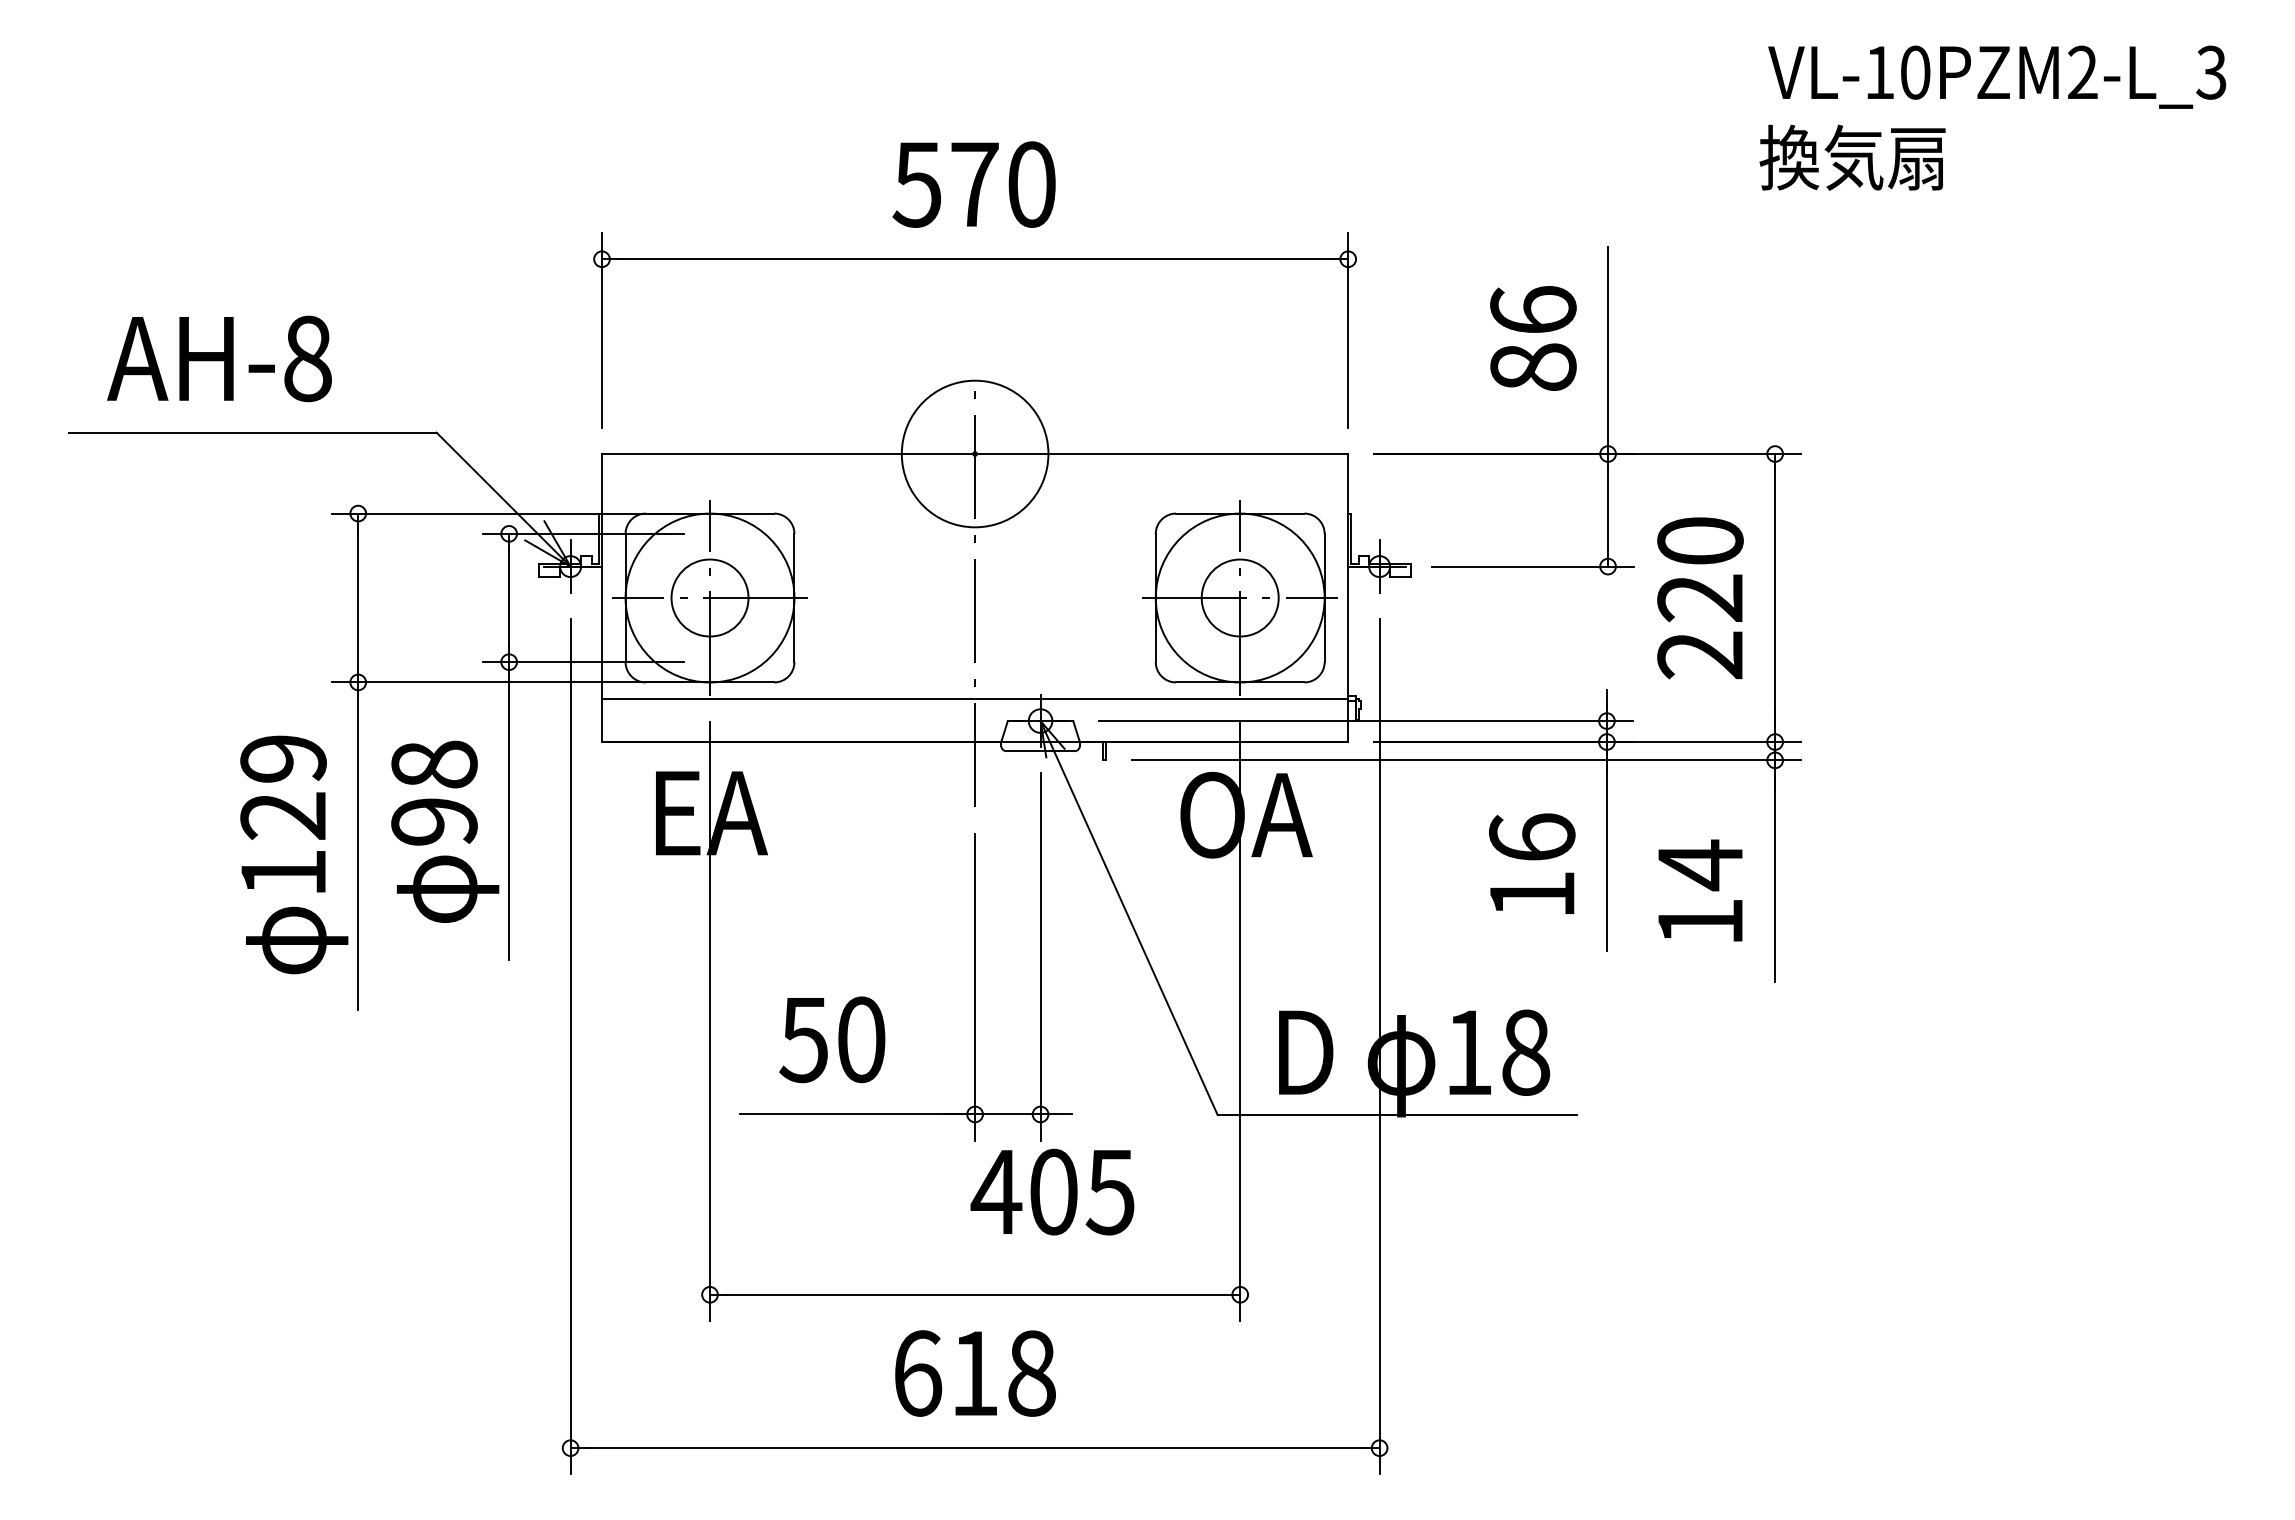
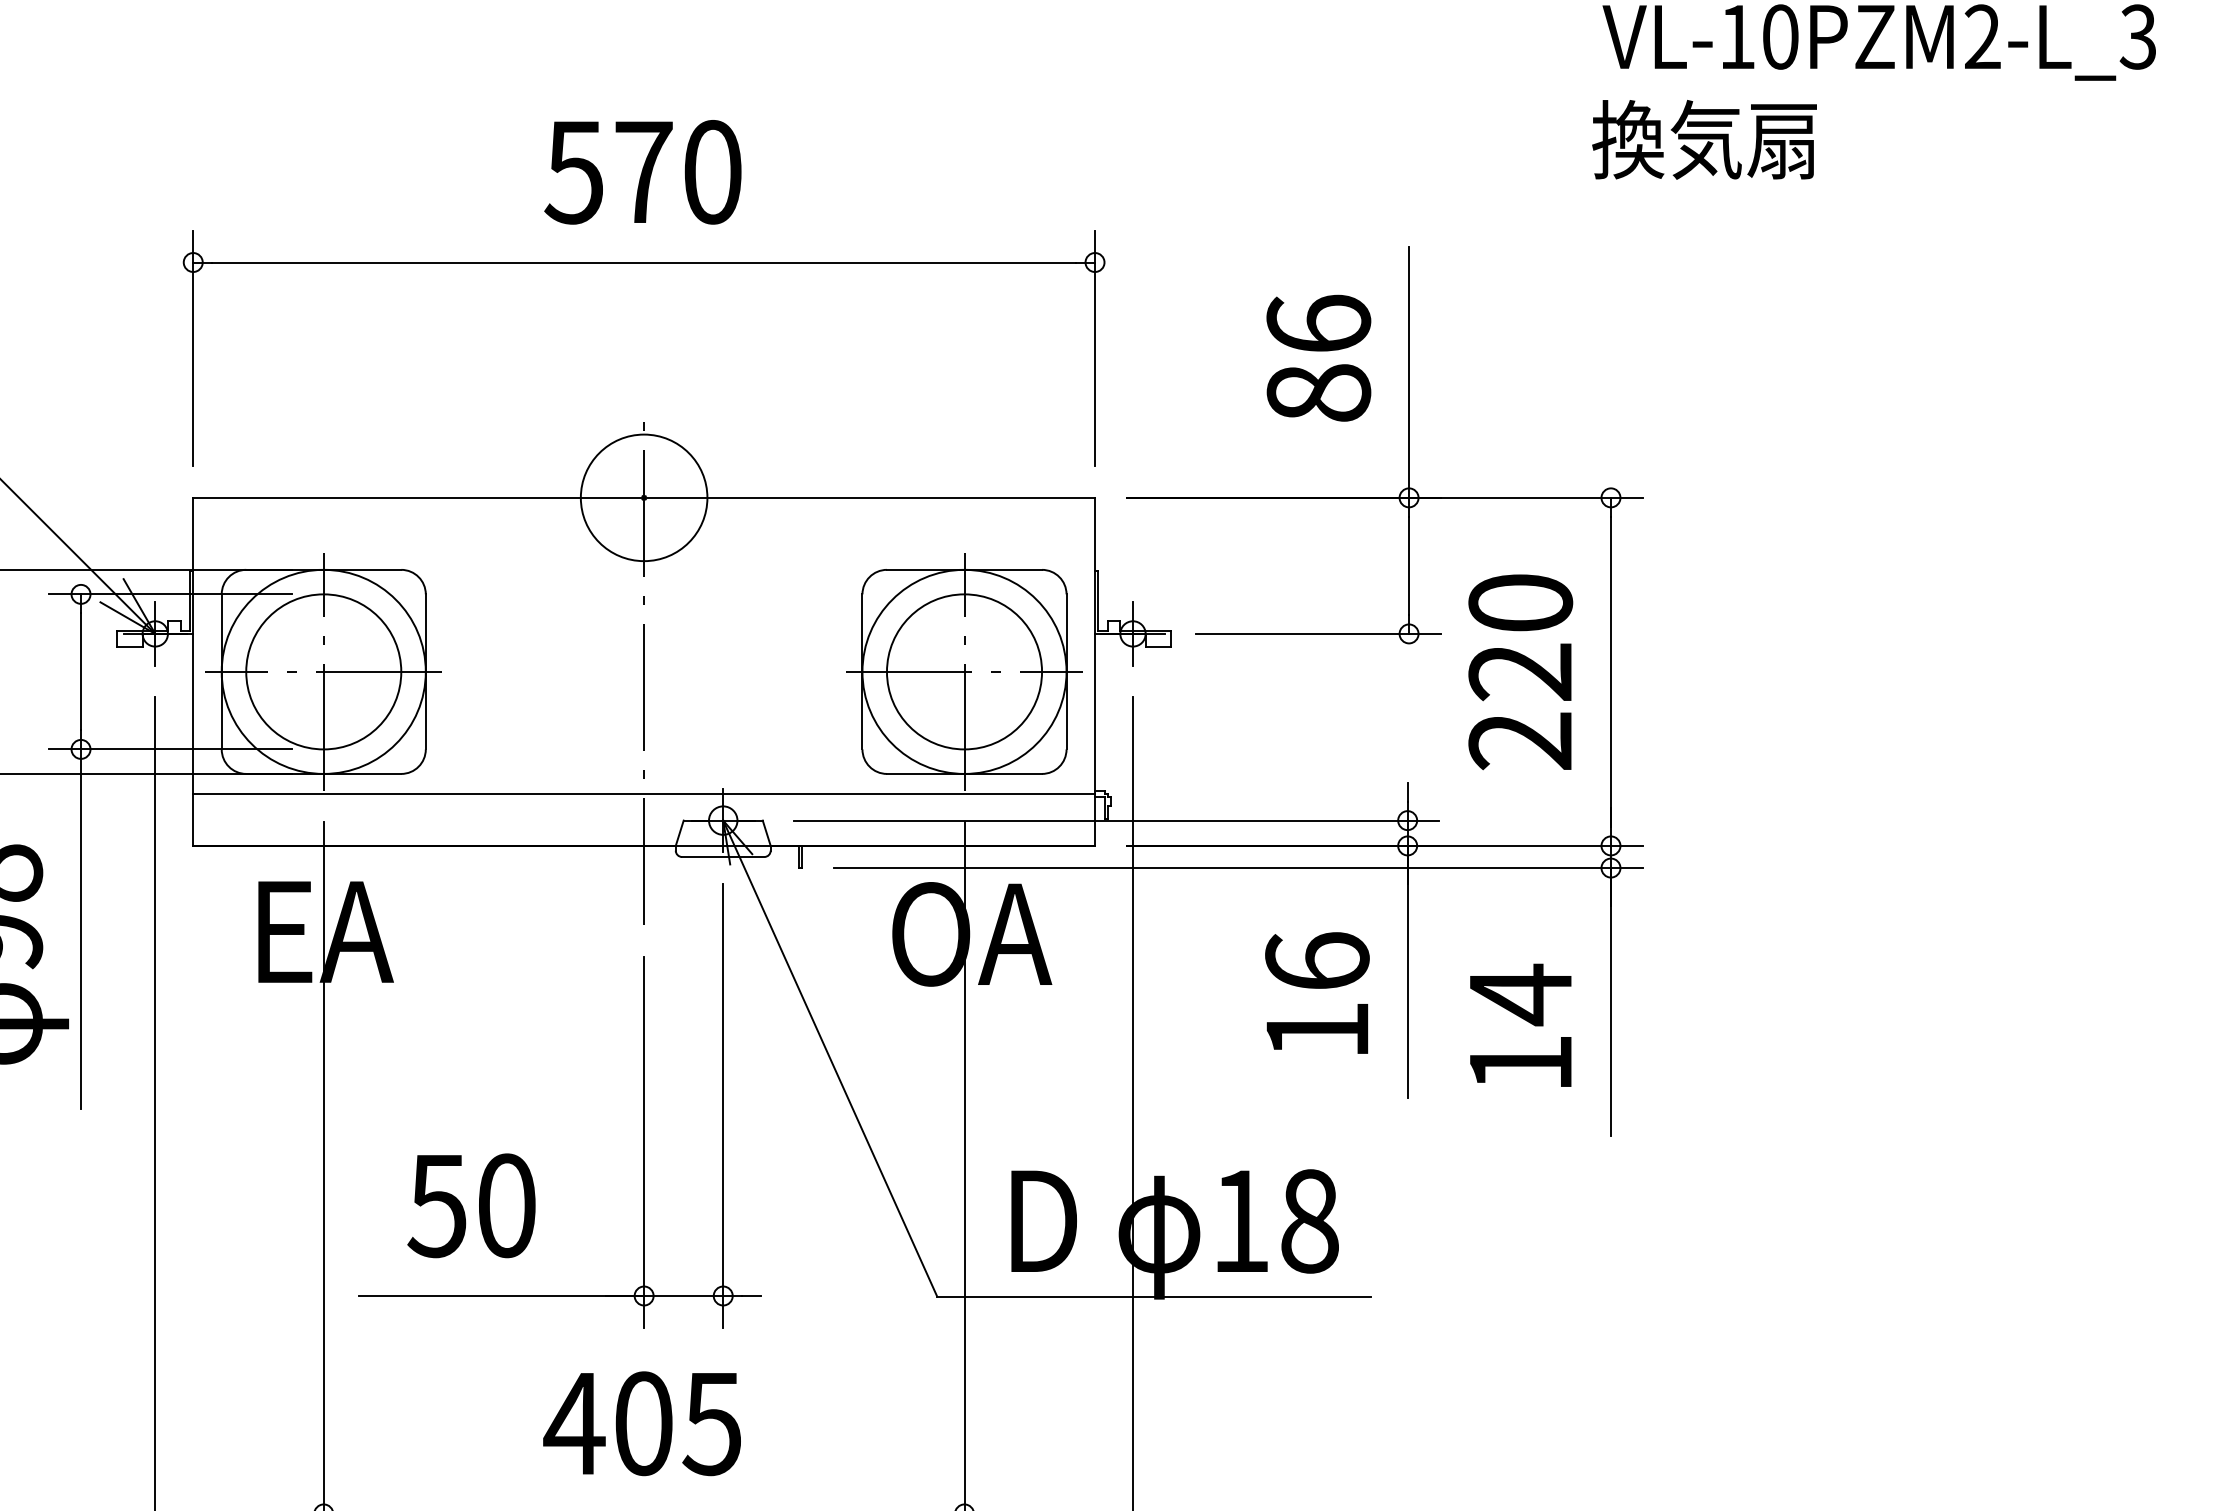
circle: (974, 453) -> (643, 497), size x0.71
circle: (709, 597) -> (323, 671), size x1.67
circle: (1240, 597) -> (964, 671), size x1.67
text: (1052, 1191) -> (642, 1422), moved

